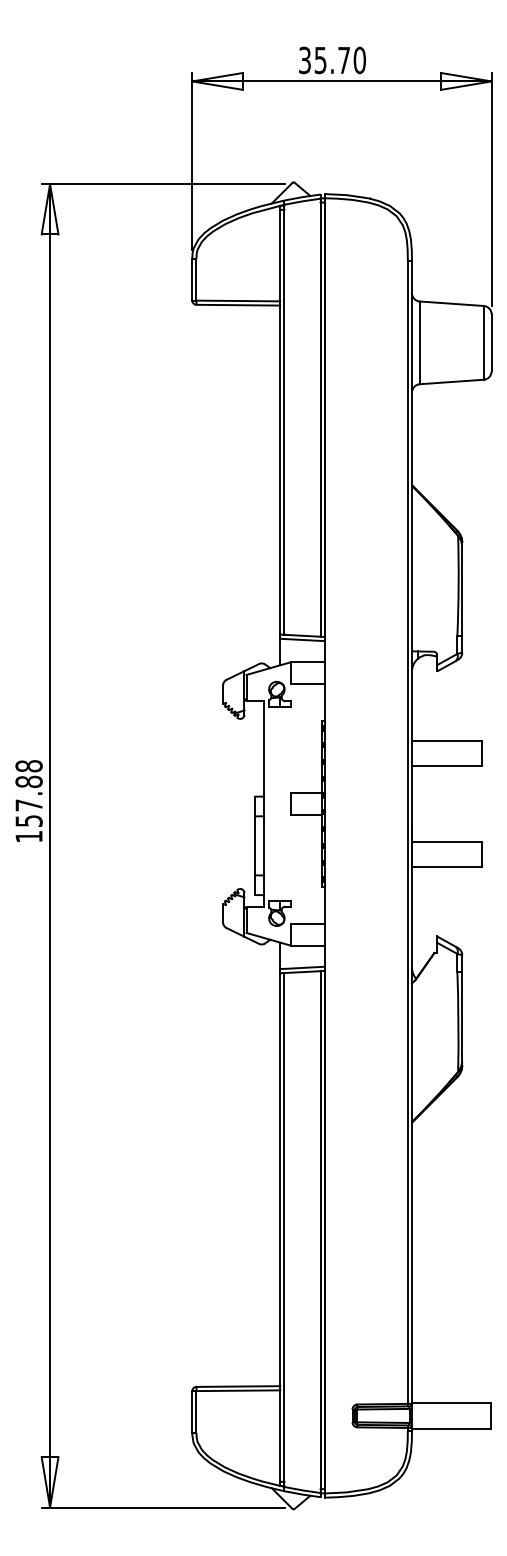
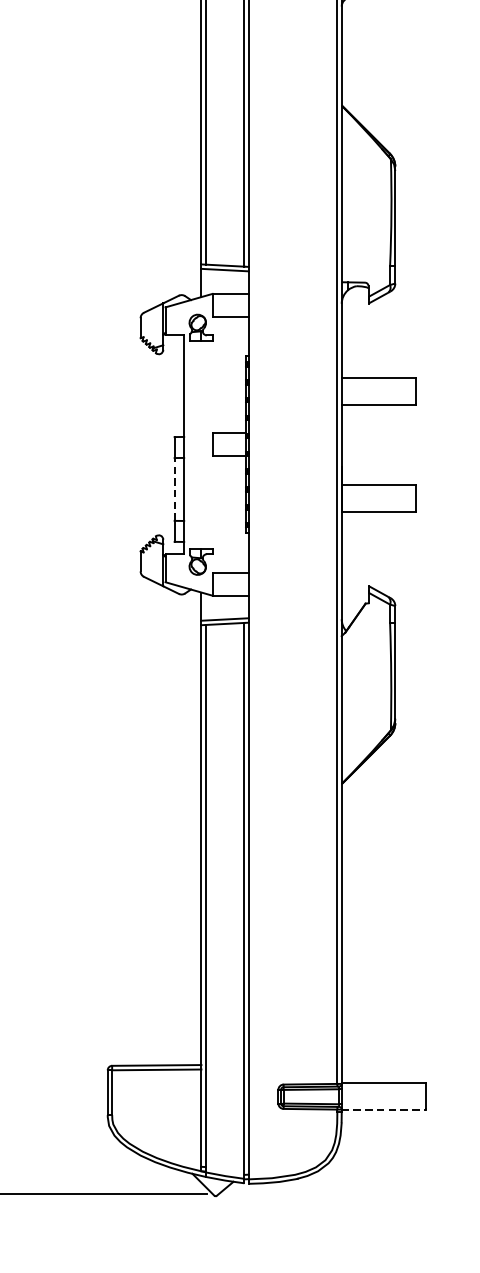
line: (255, 845) -> (175, 489), solid -> dashed
line: (451, 1428) -> (383, 1110), solid -> dashed

